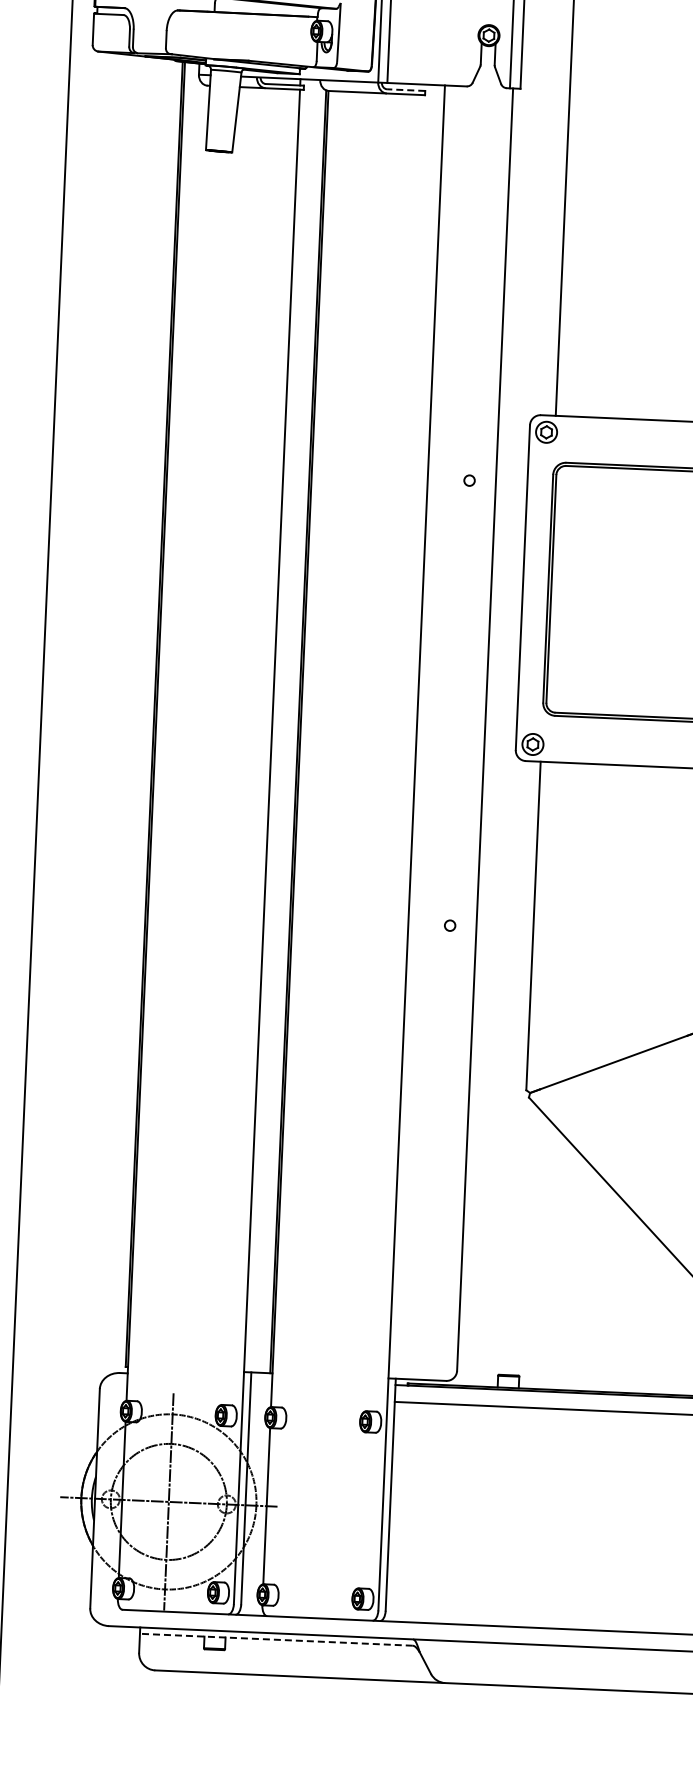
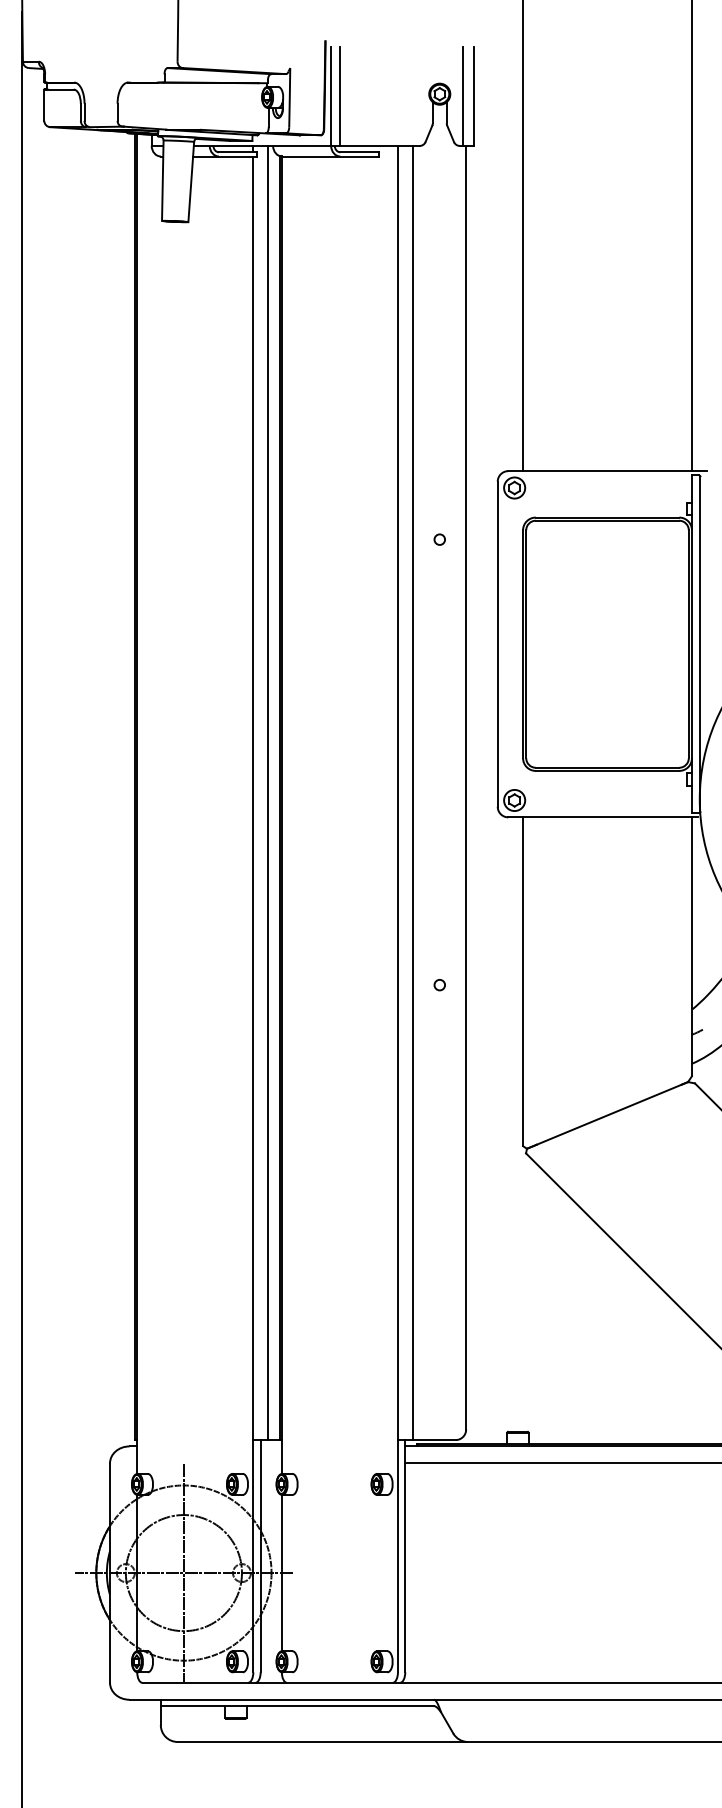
line: (405, 90) -> (358, 152), dashed -> solid
line: (286, 725) -> (267, 792), added
line: (431, 732) -> (412, 792), added
line: (276, 1640) -> (297, 1706), dashed -> solid

